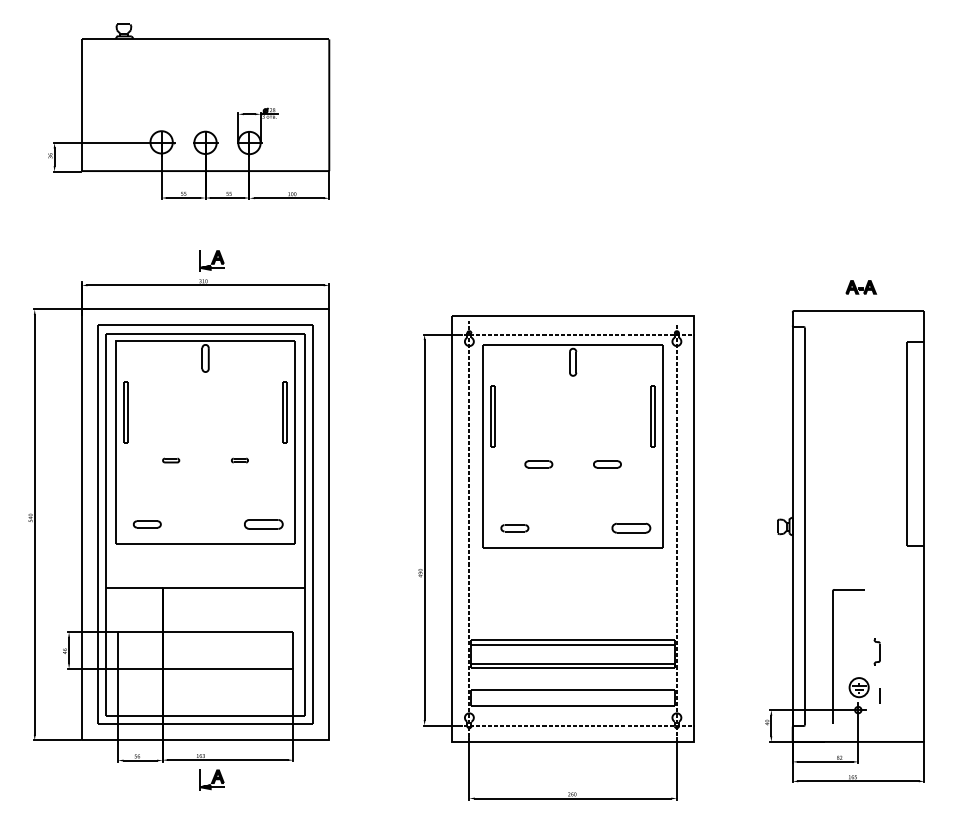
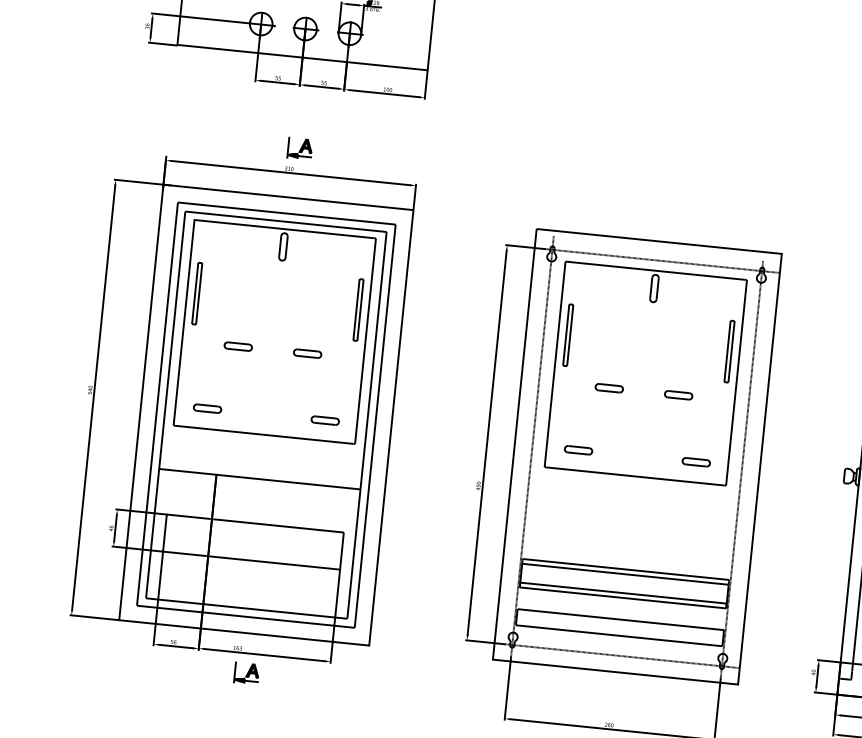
part: (170, 460) -> (237, 346), size x1.67
part: (239, 460) -> (307, 353), size x1.67
part: (263, 524) -> (324, 420), size x0.71
part: (631, 528) -> (696, 462), size x0.71

